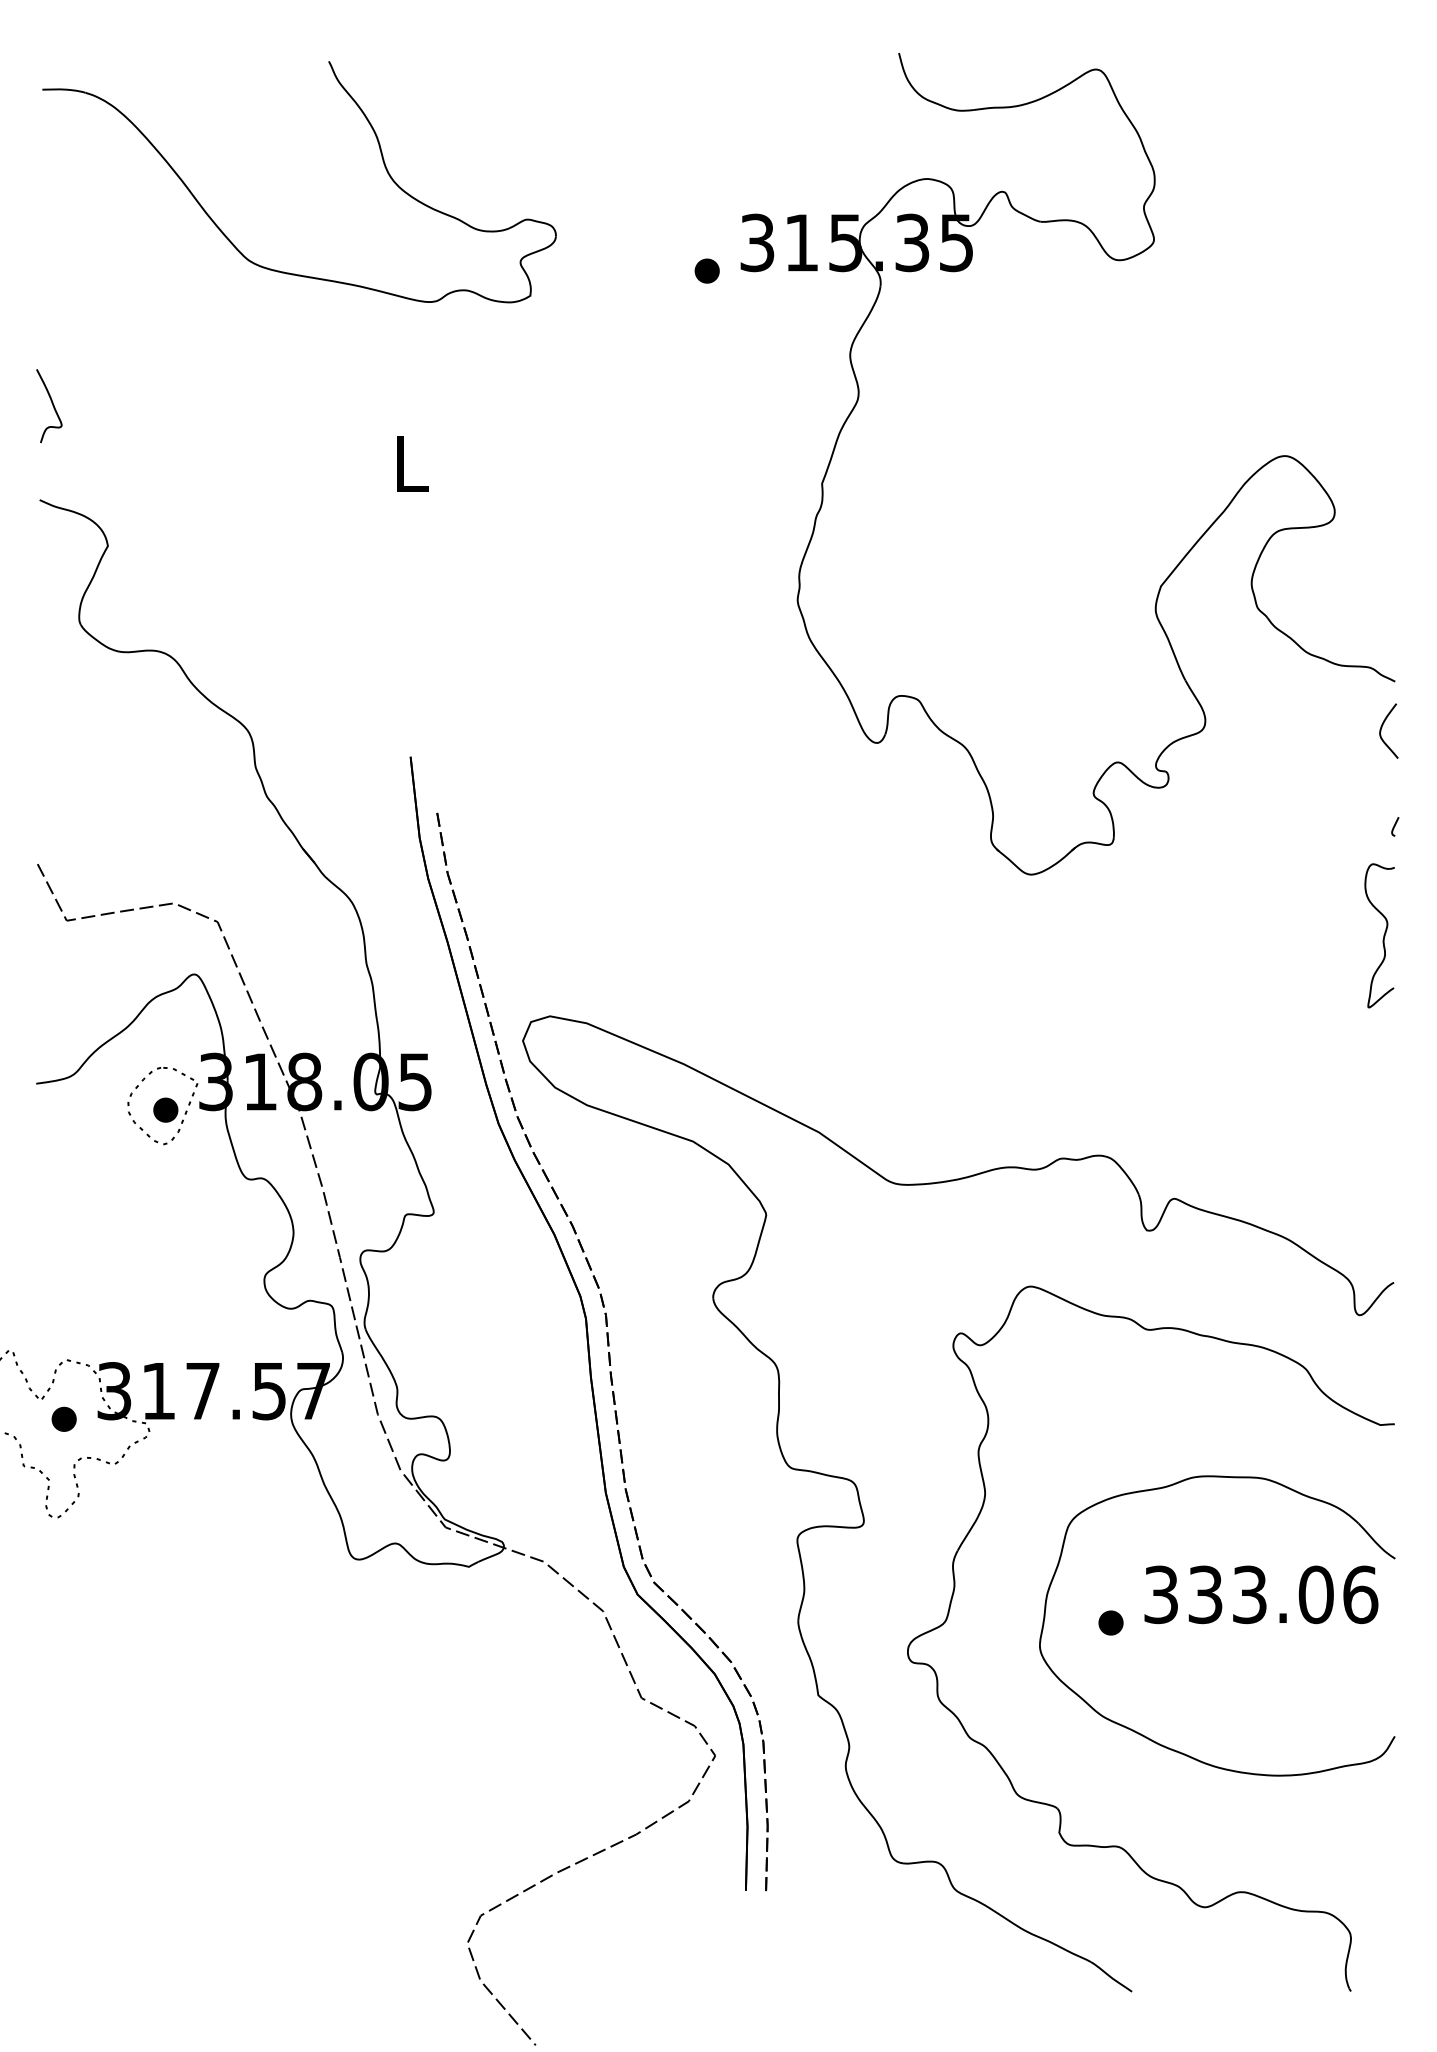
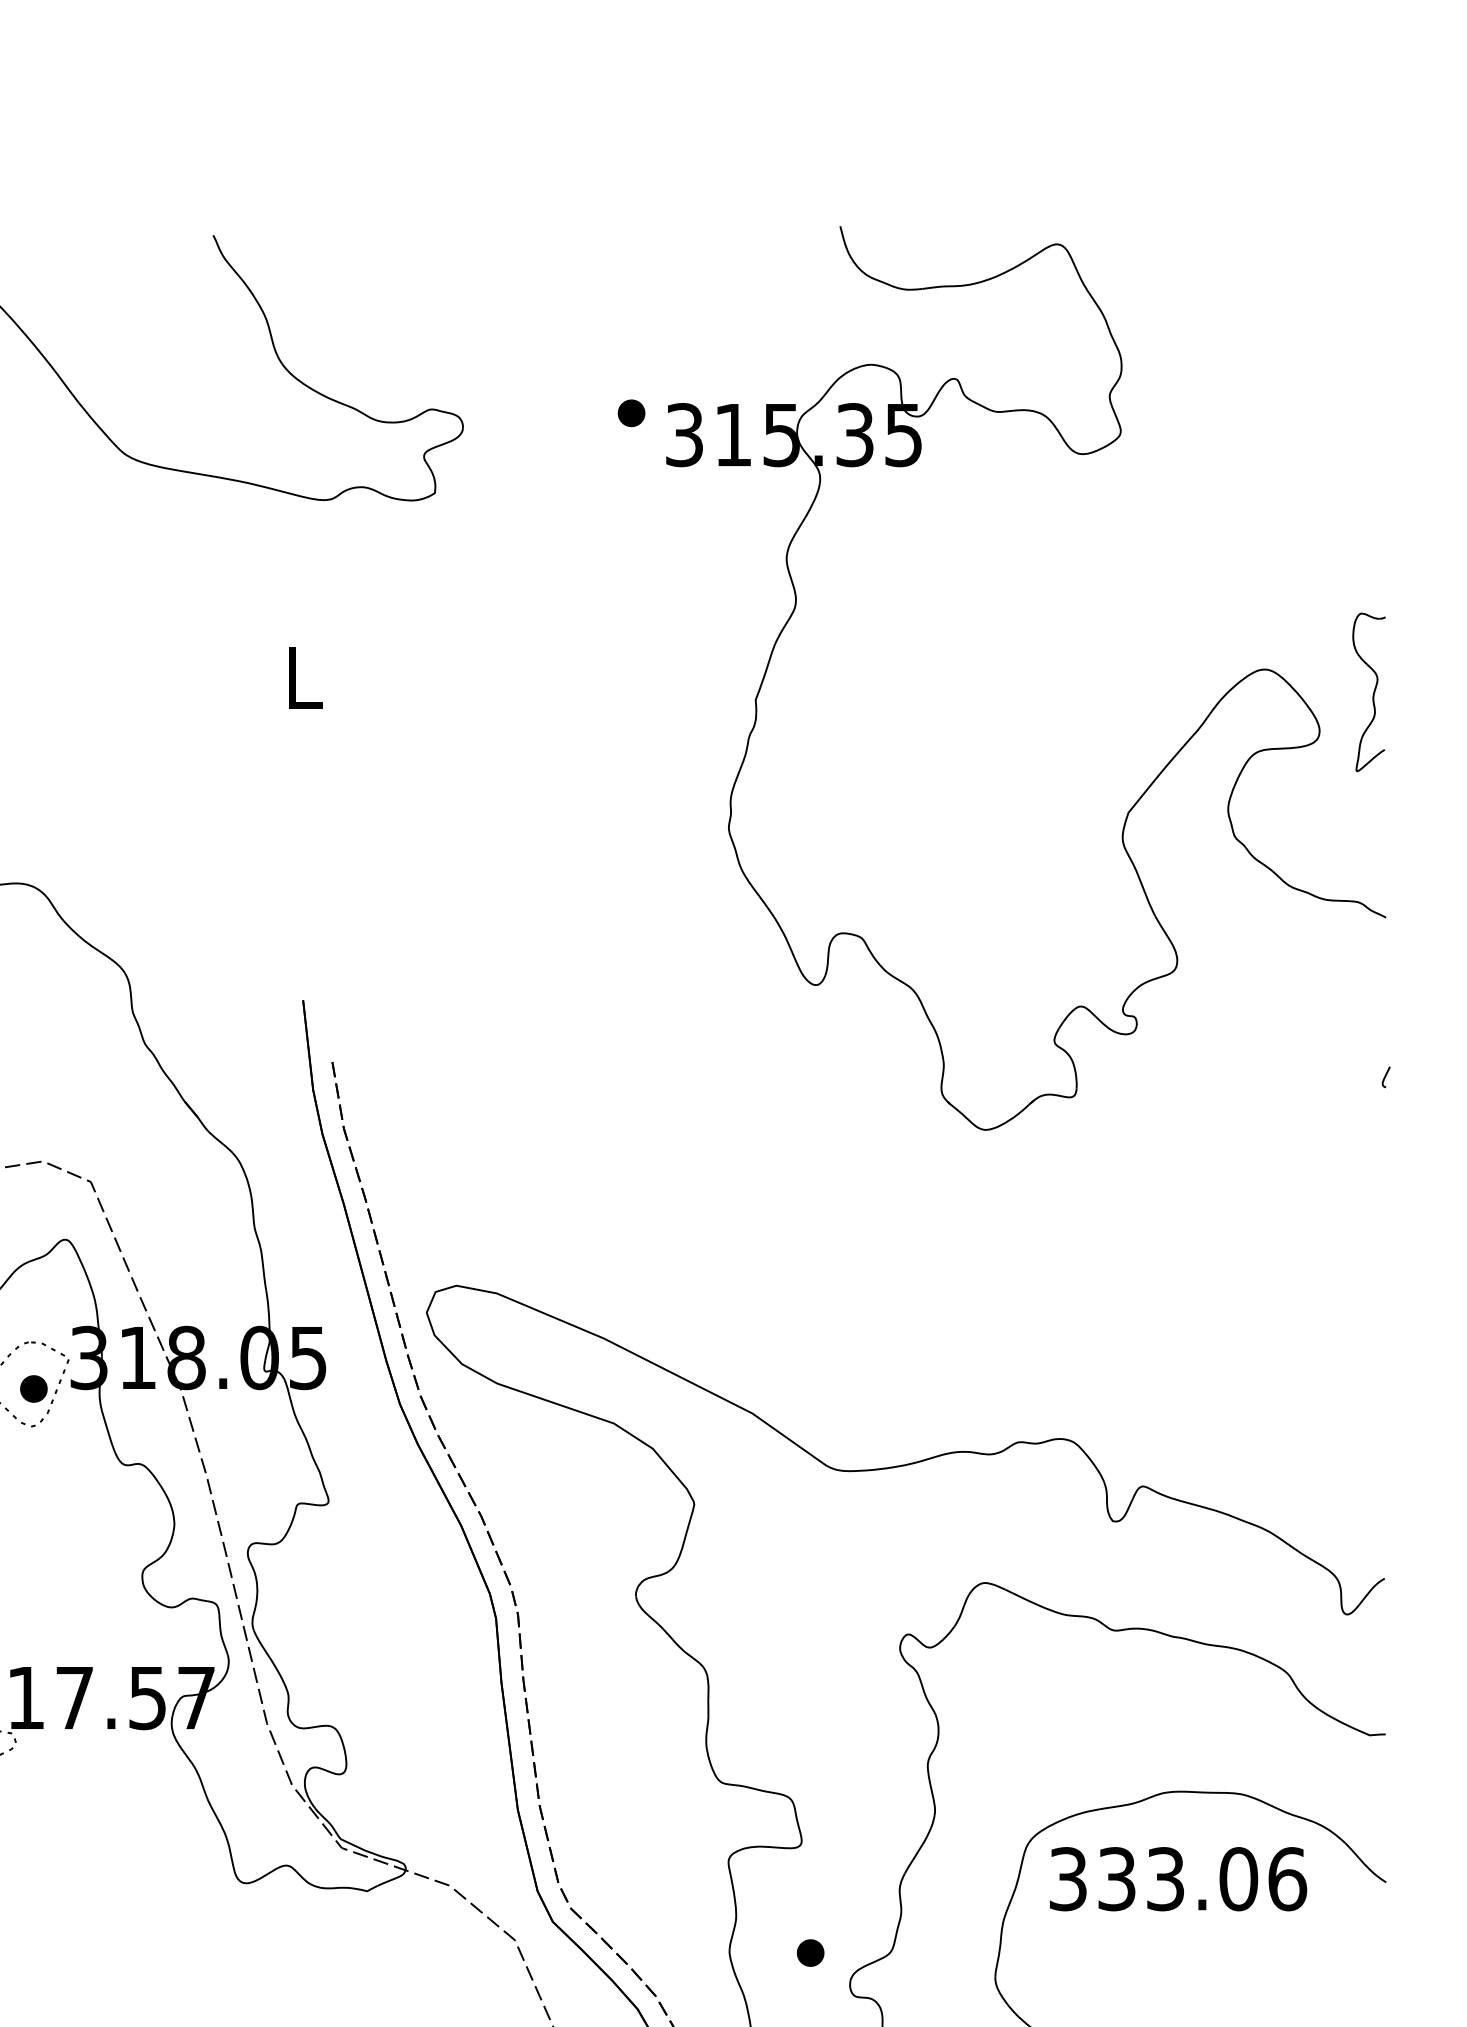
part: (706, 270) -> (630, 412), moved
curve: (1382, 727) -> (1372, 968), removed
part: (1379, 935) -> (1368, 691), moved
text: (1261, 1594) -> (1178, 1878), moved
part: (1110, 1622) -> (810, 1952), moved

